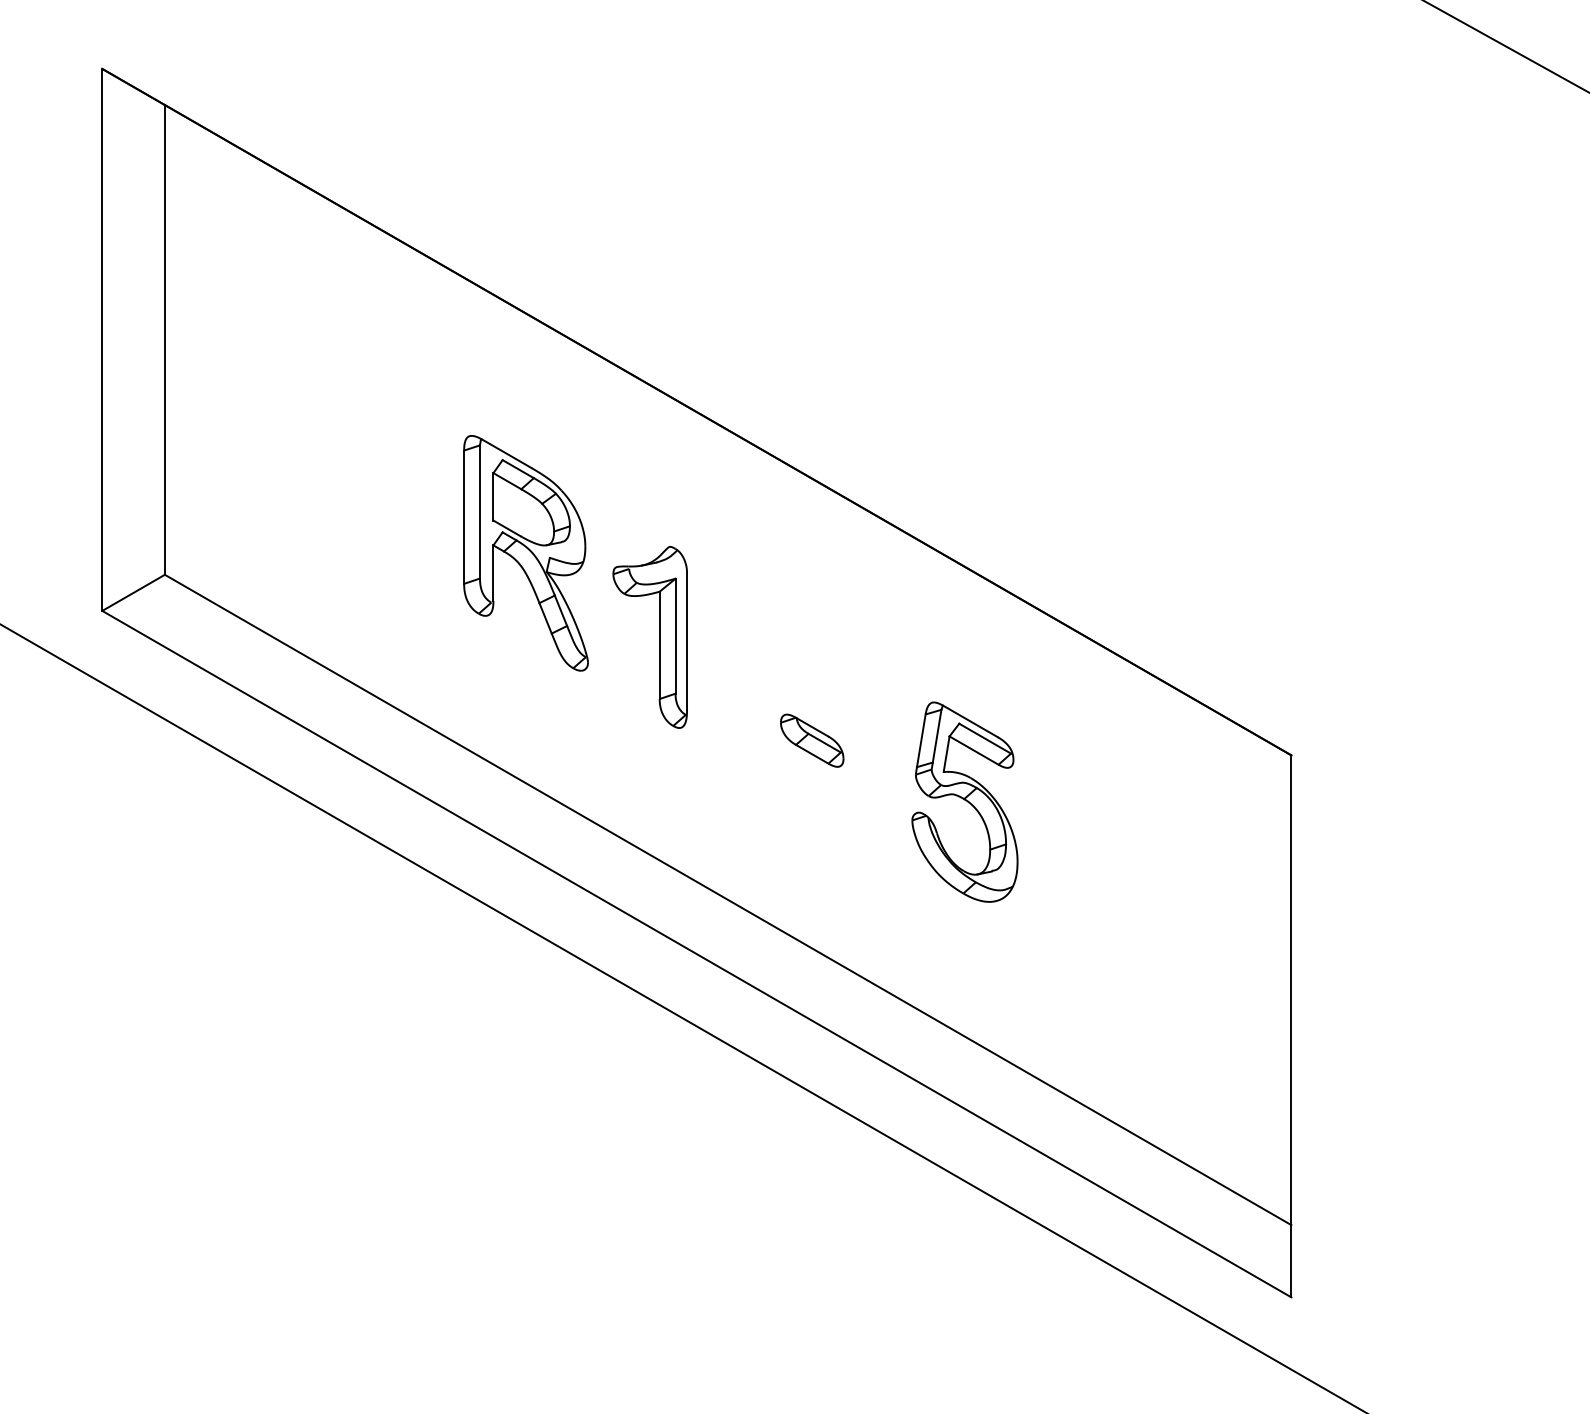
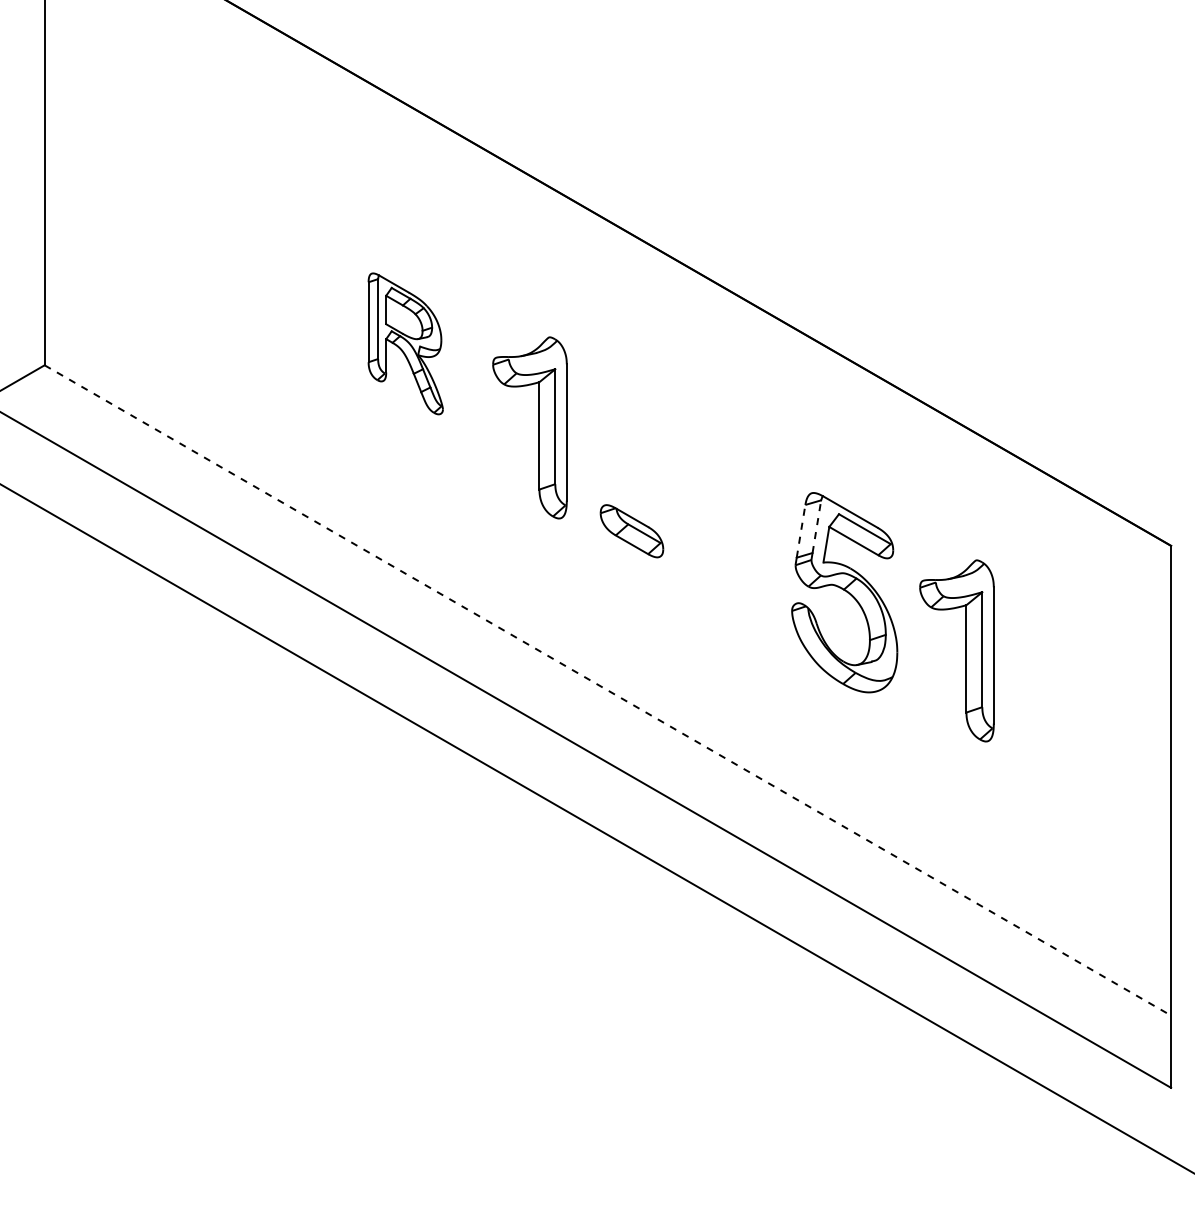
part: (525, 553) -> (405, 344), size x0.6
line: (937, 736) -> (817, 527), solid -> dashed
part: (812, 740) -> (632, 531), moved
line: (921, 740) -> (801, 531), solid -> dashed
part: (1086, 860) -> (966, 651), added
line: (728, 900) -> (608, 691), solid -> dashed

